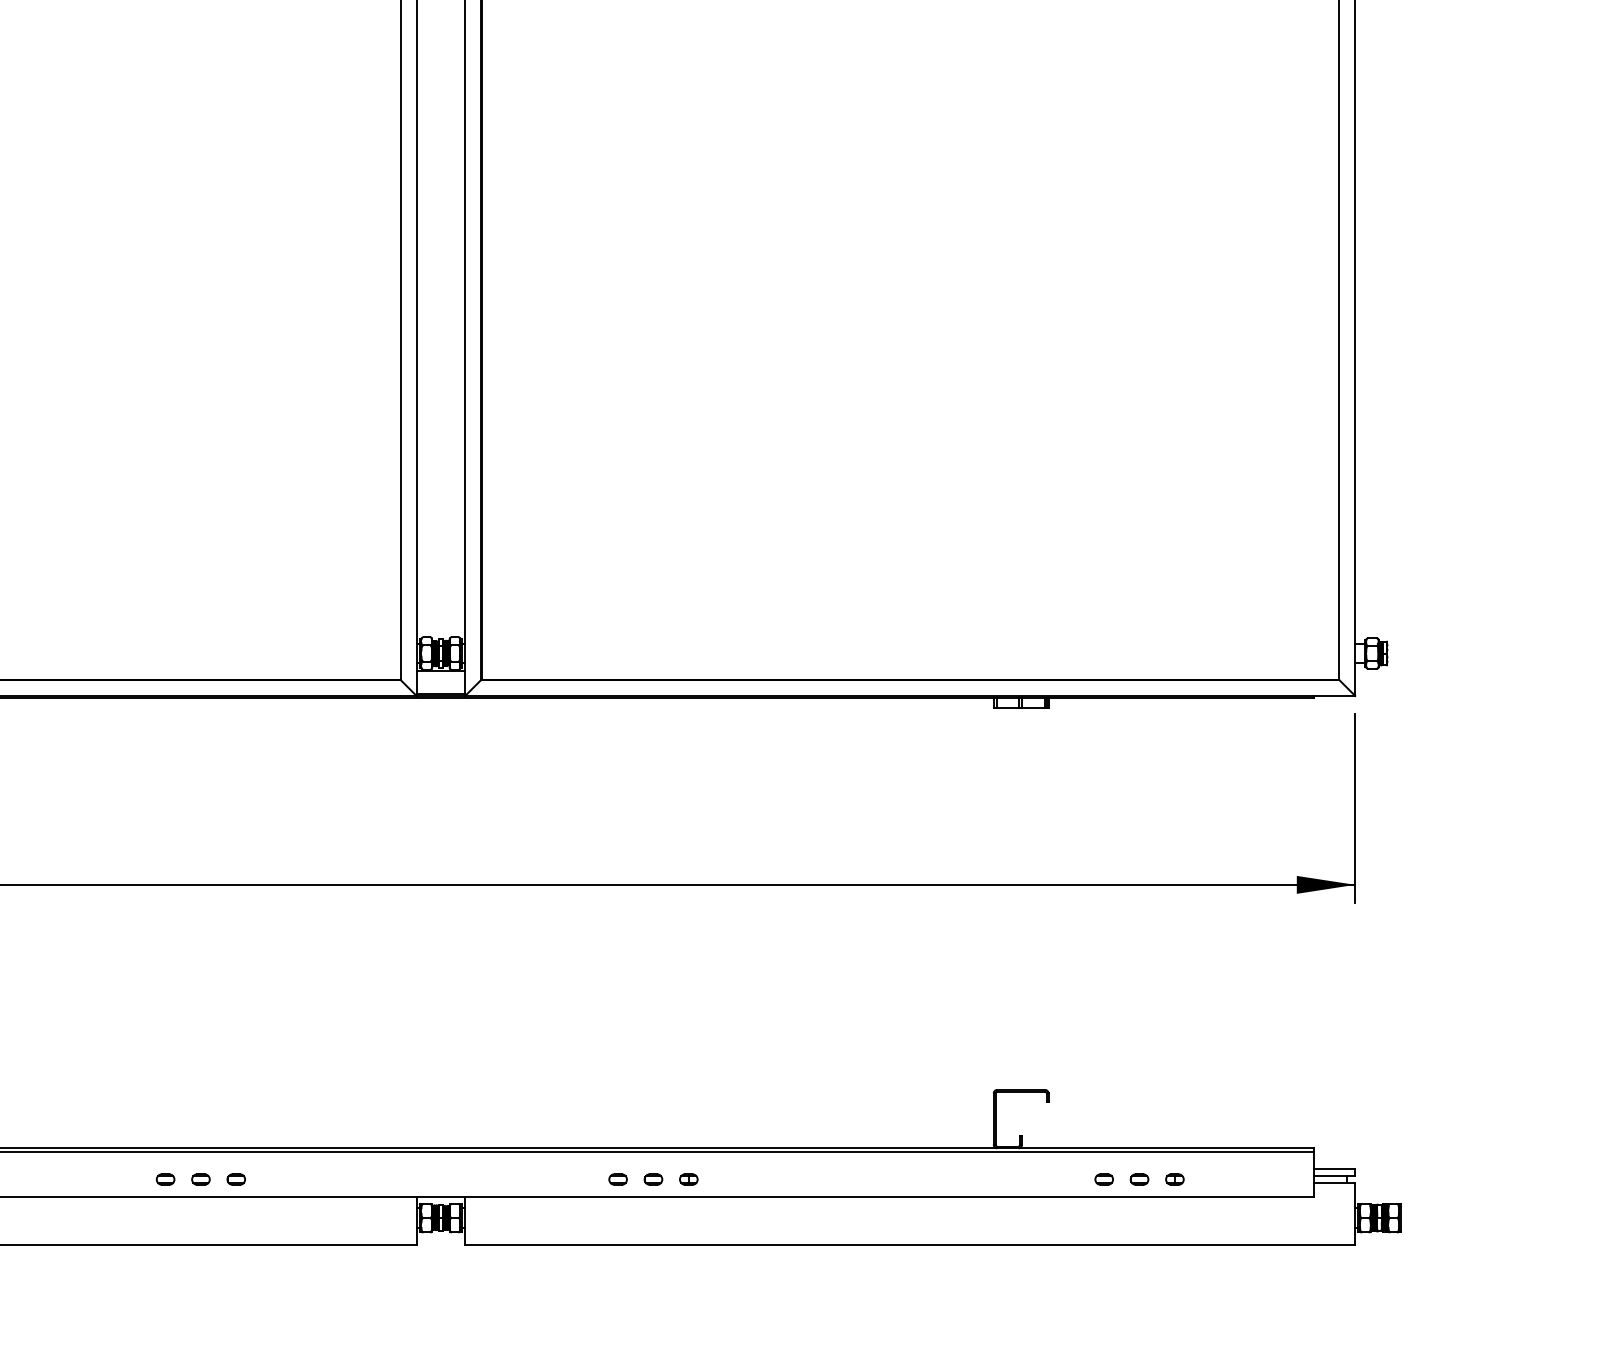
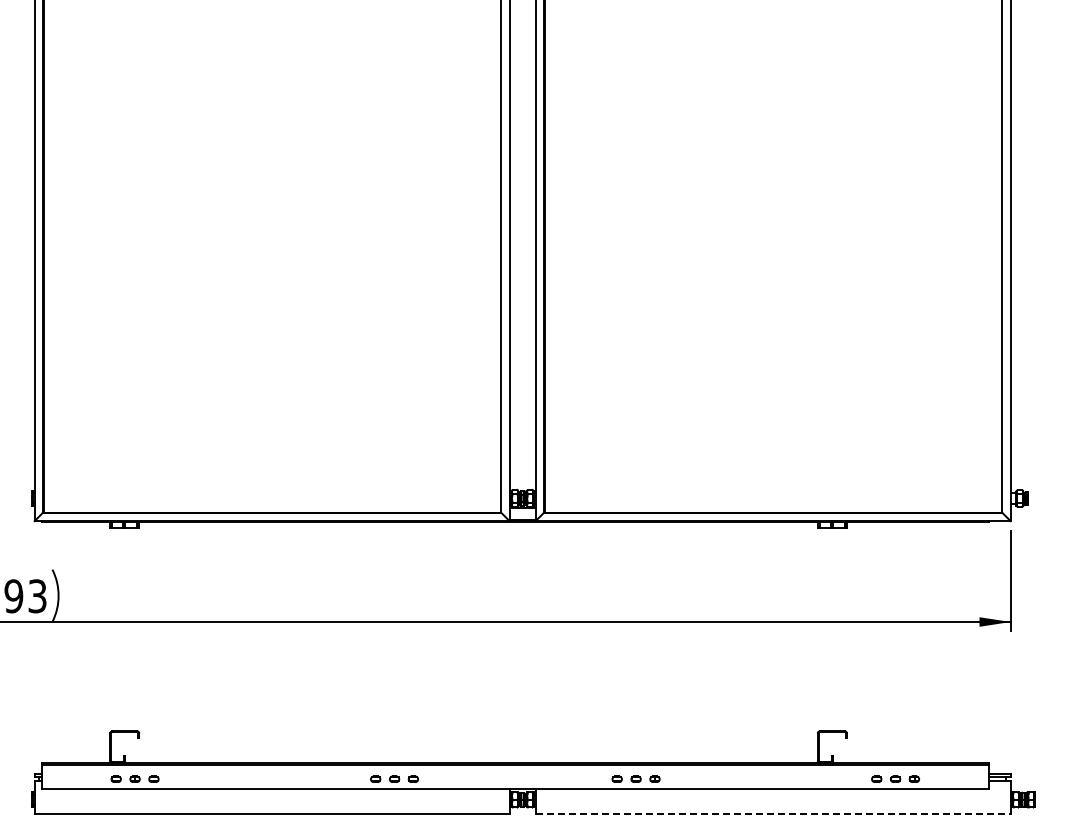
line: (910, 1245) -> (773, 814), solid -> dashed

